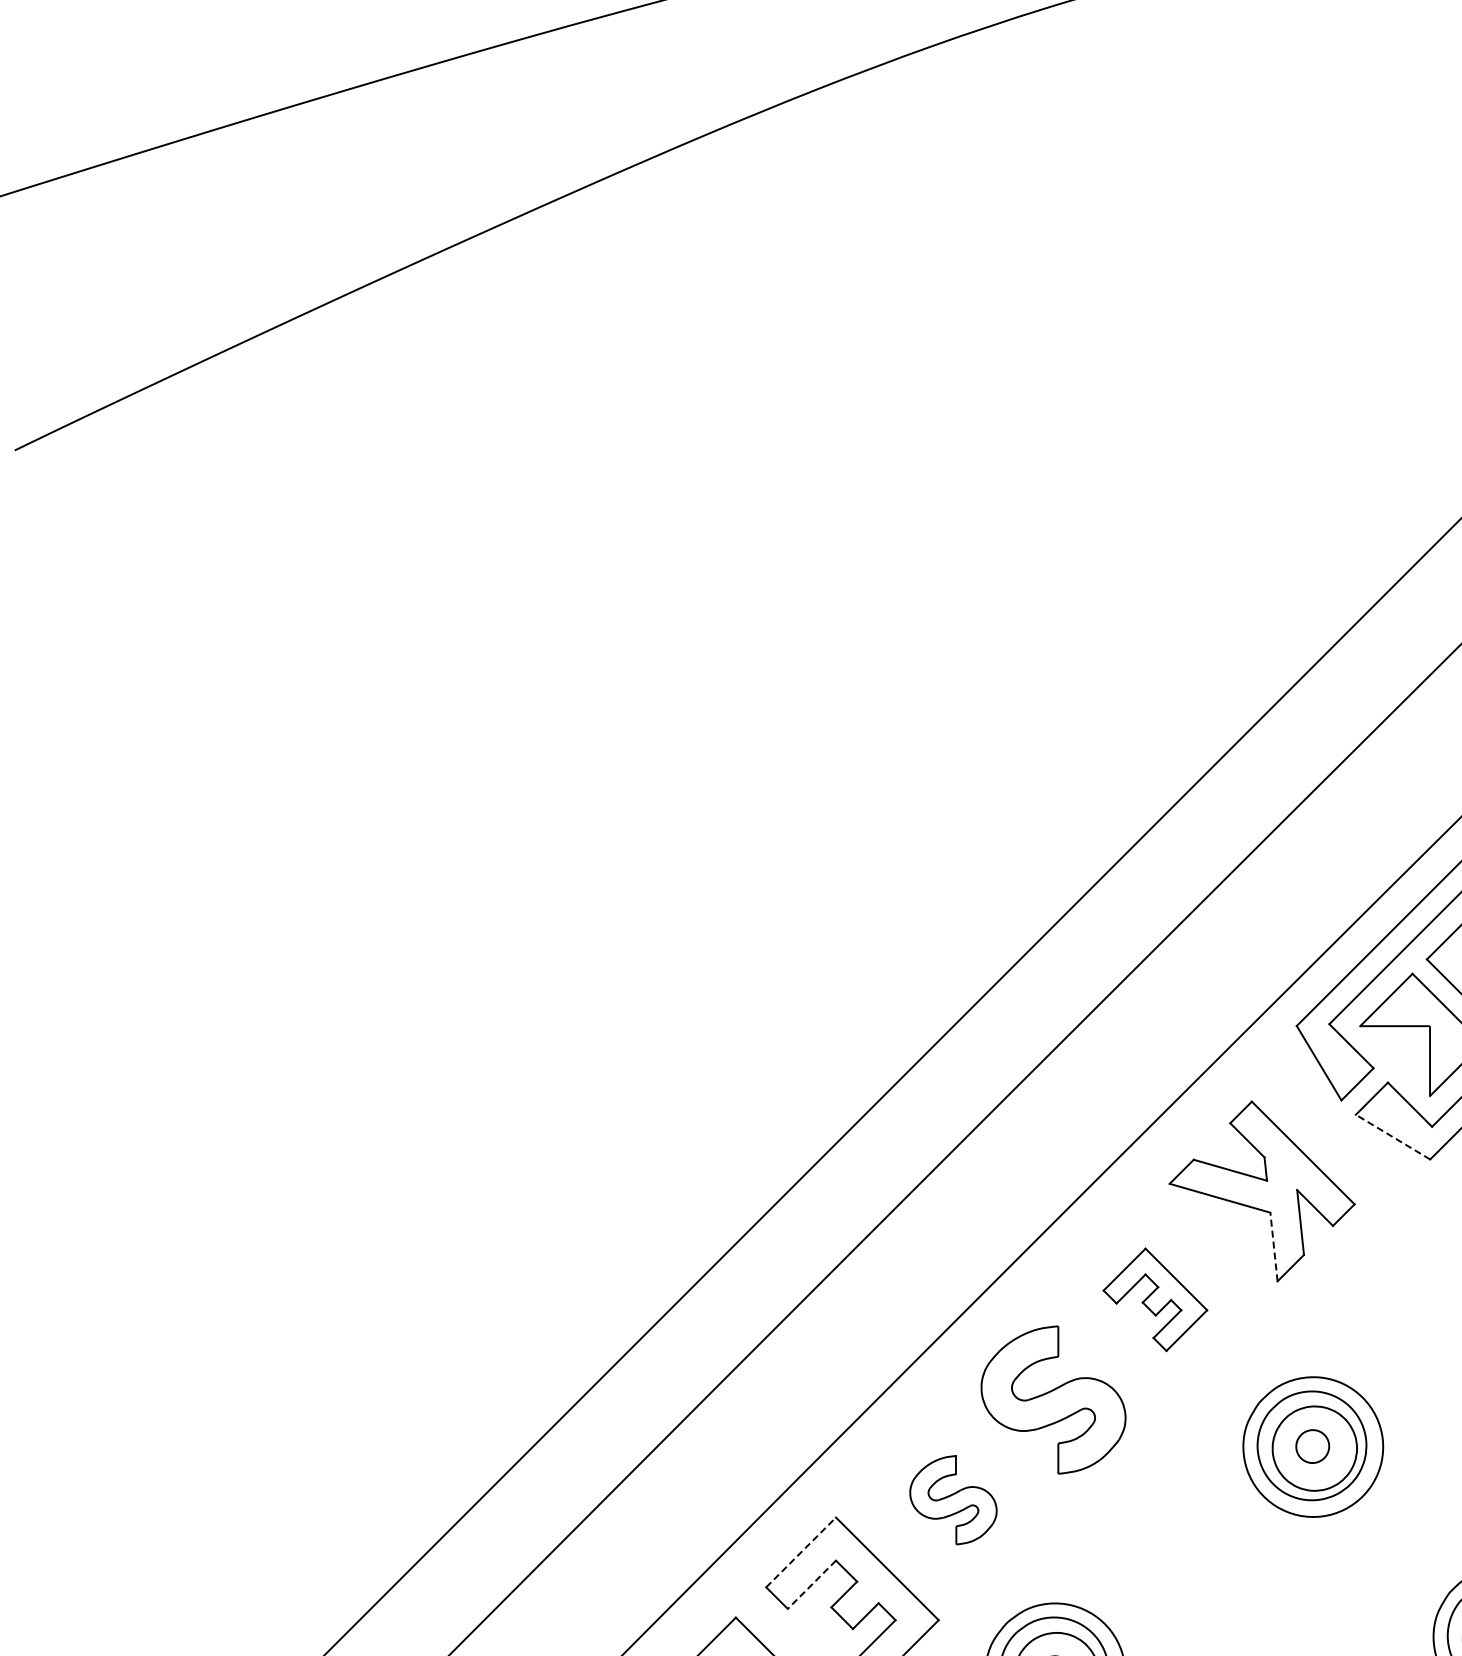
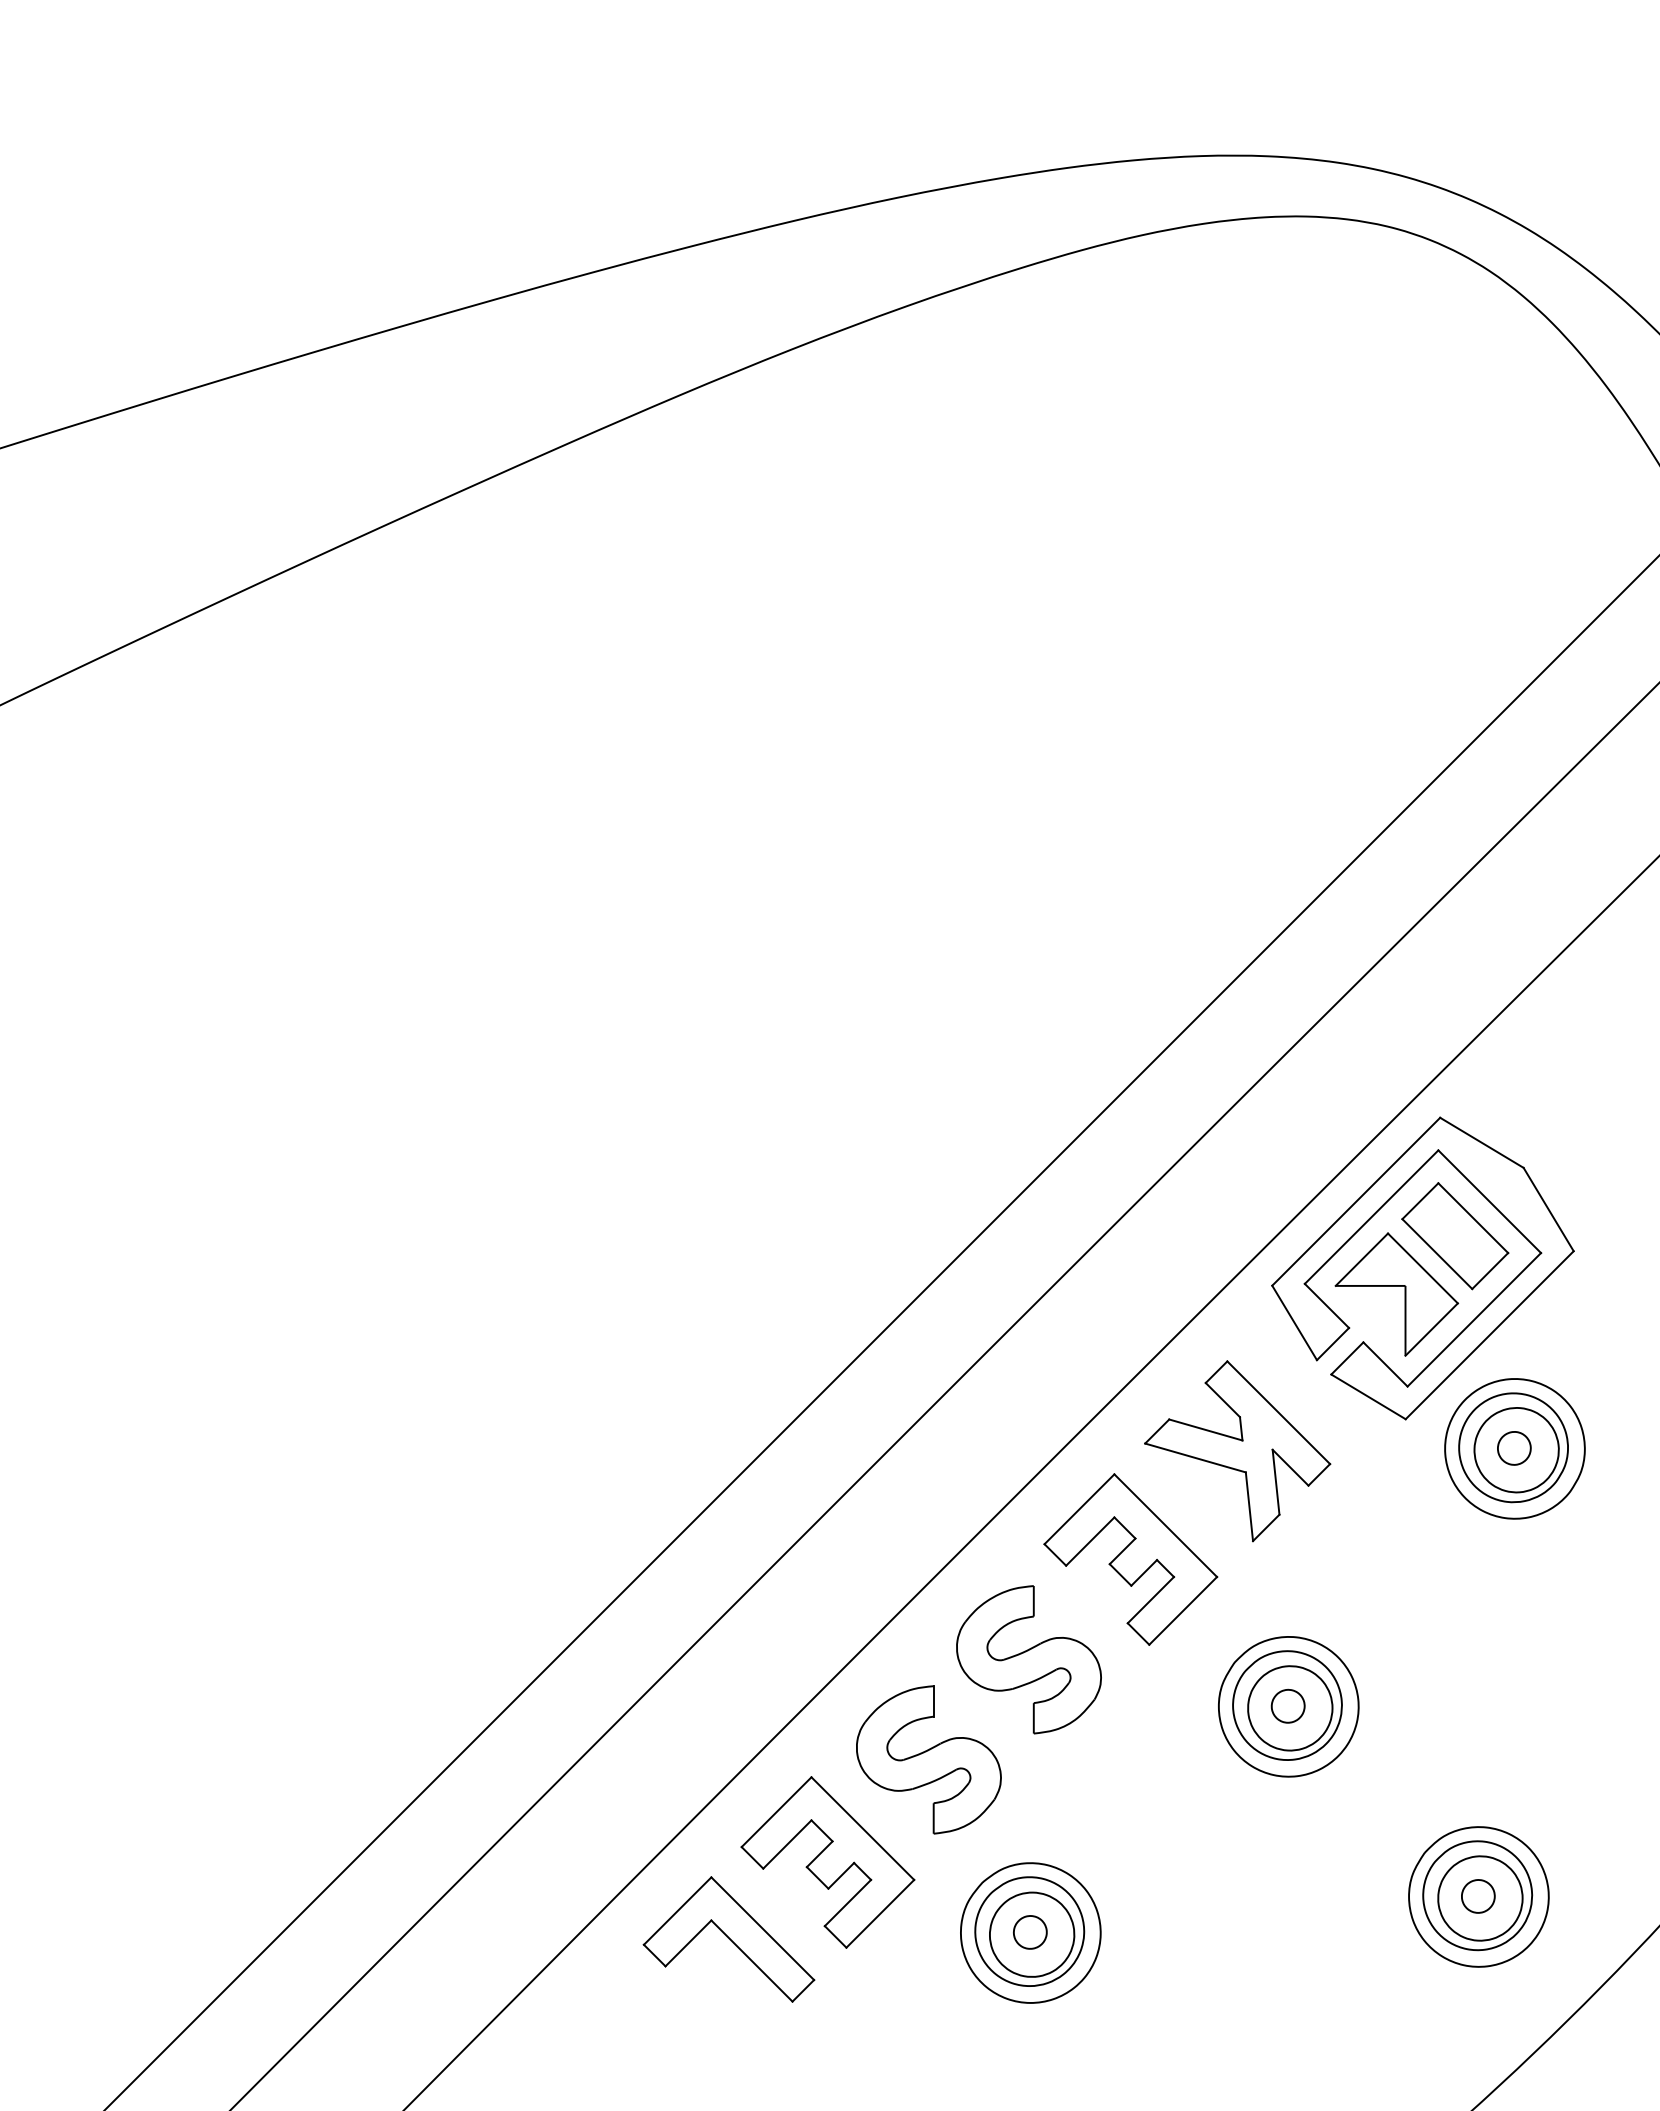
line: (1393, 1136) -> (1368, 1396), dashed -> solid
line: (1274, 1246) -> (1249, 1506), dashed -> solid
part: (1155, 1299) -> (1130, 1559), size x1.67
part: (953, 1499) -> (928, 1759), size x1.67
line: (801, 1551) -> (776, 1811), dashed -> solid
line: (812, 1584) -> (787, 1844), dashed -> solid

